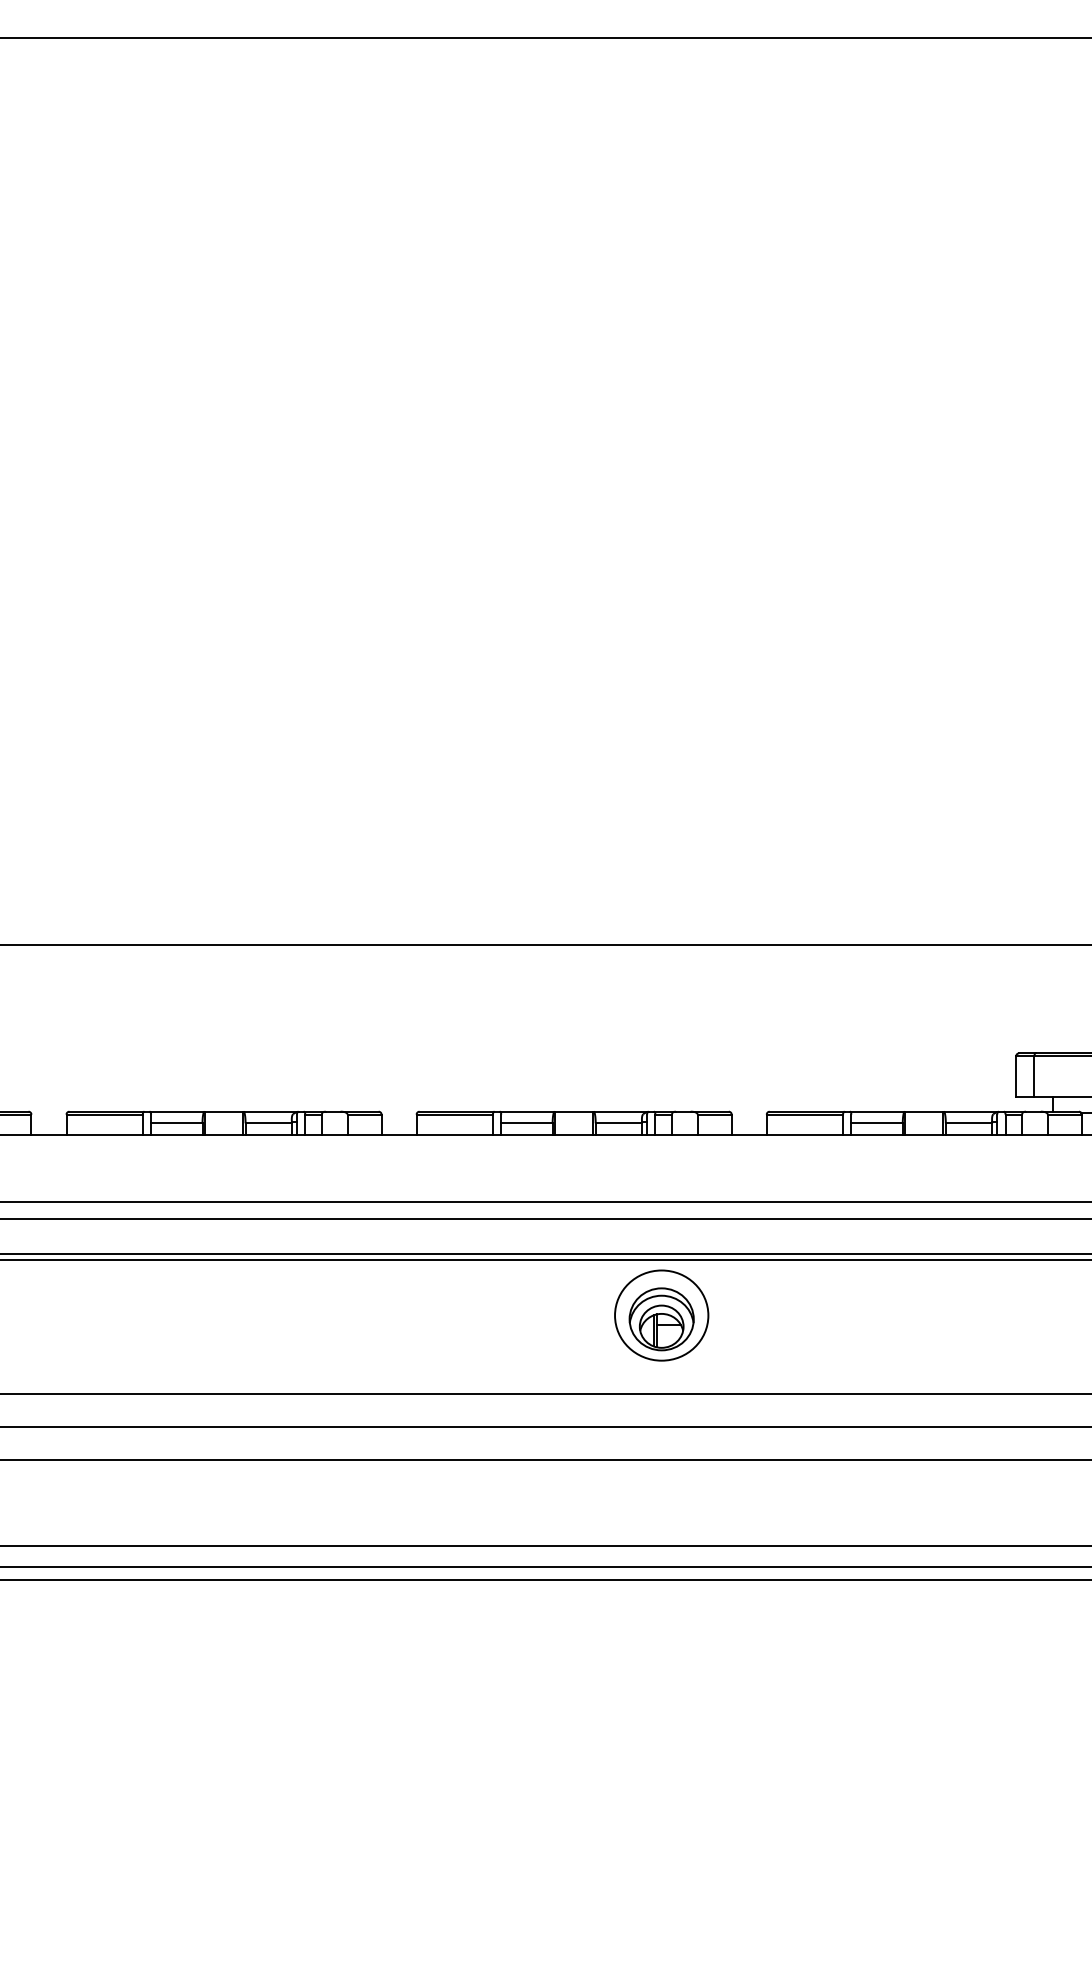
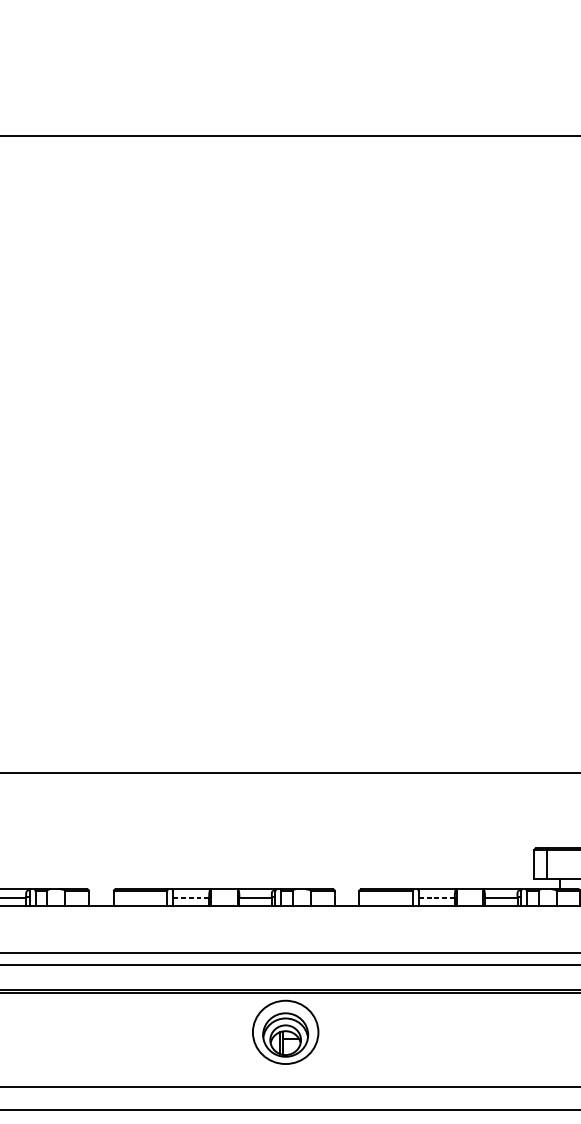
line: (526, 1123) -> (190, 897), solid -> dashed
line: (877, 1123) -> (437, 897), solid -> dashed

